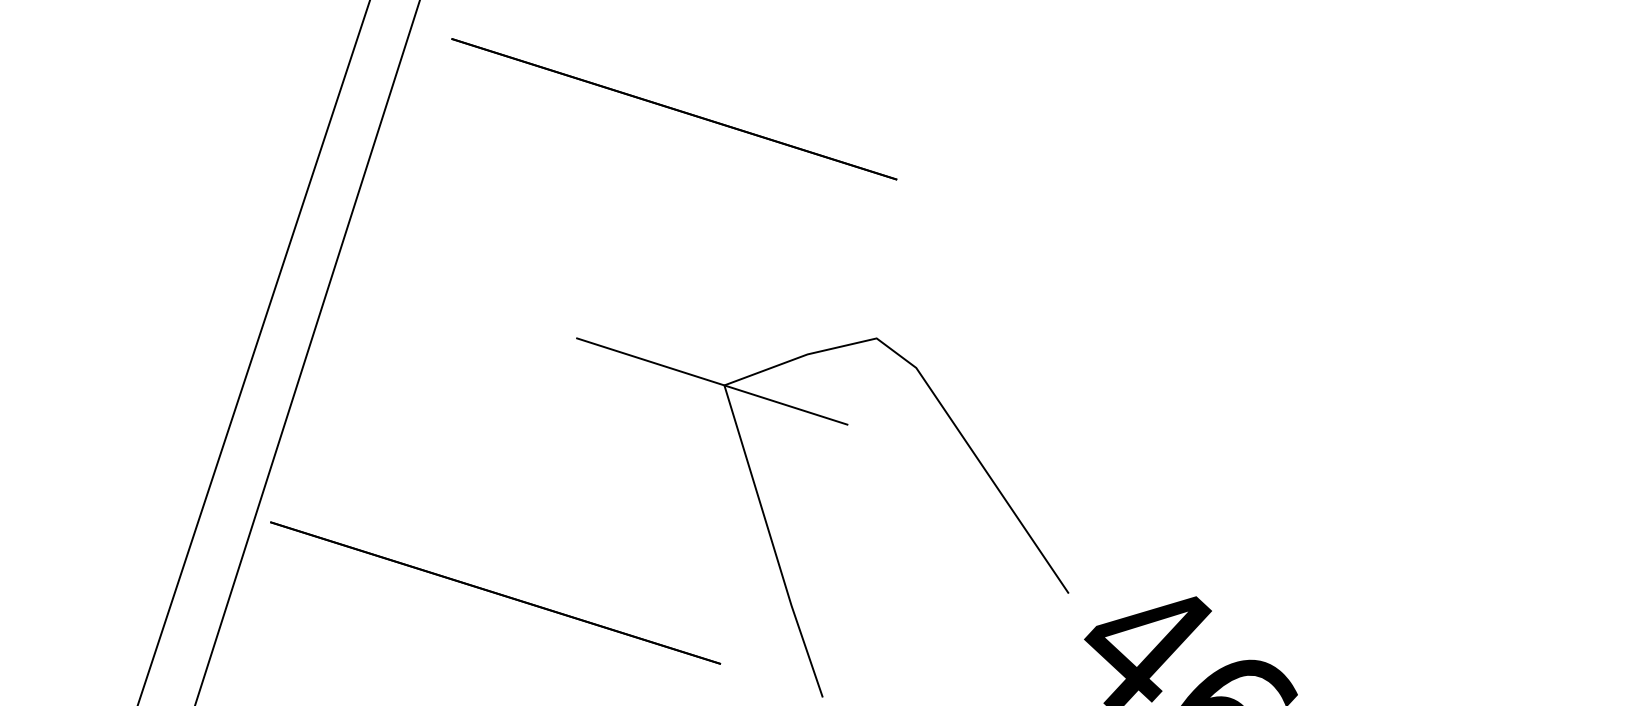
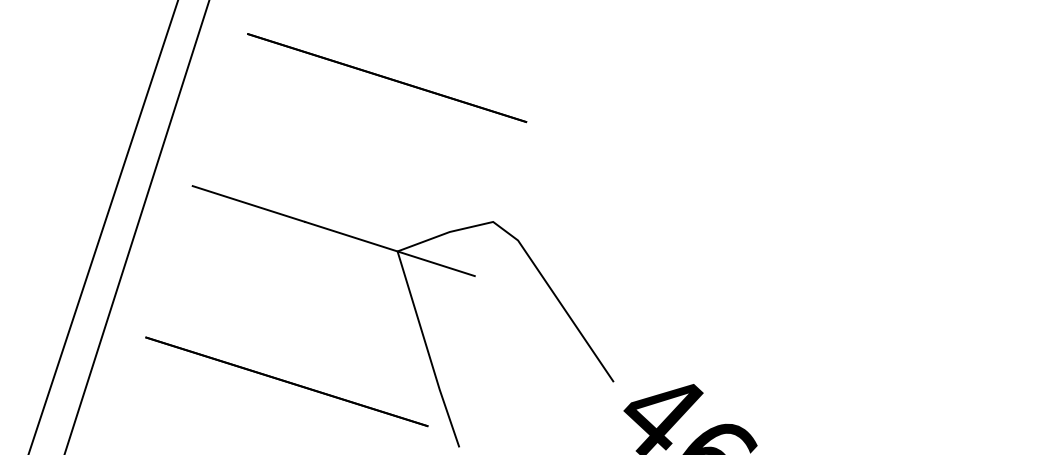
line: (674, 109) -> (387, 78), moved
line: (486, 309) -> (248, 203), added
line: (494, 592) -> (286, 381), moved

